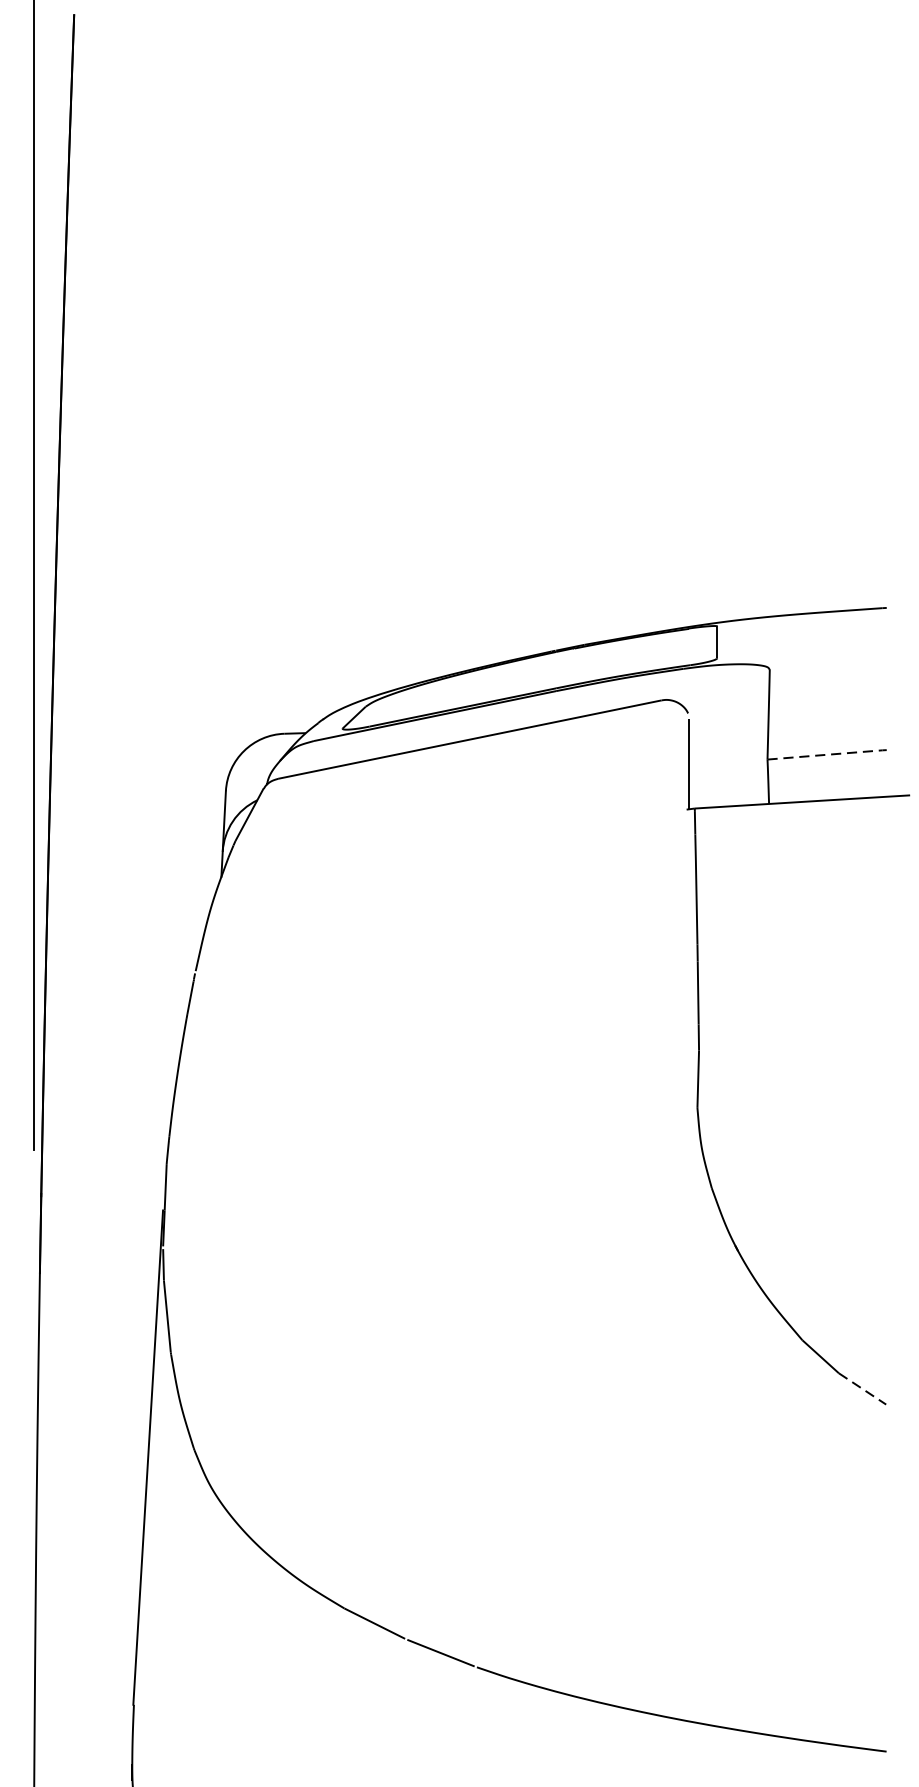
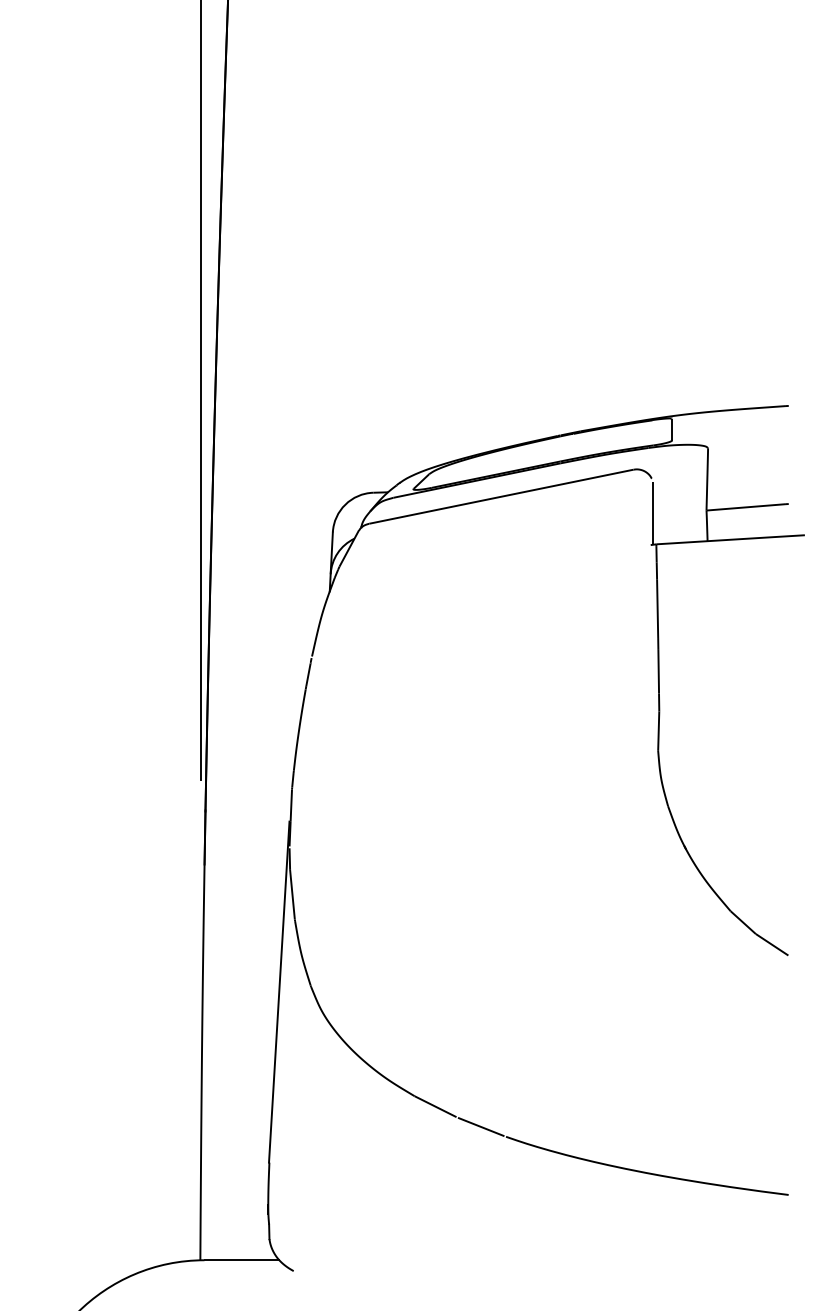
line: (825, 755) -> (746, 507), dashed -> solid
line: (863, 1388) -> (772, 944), dashed -> solid

